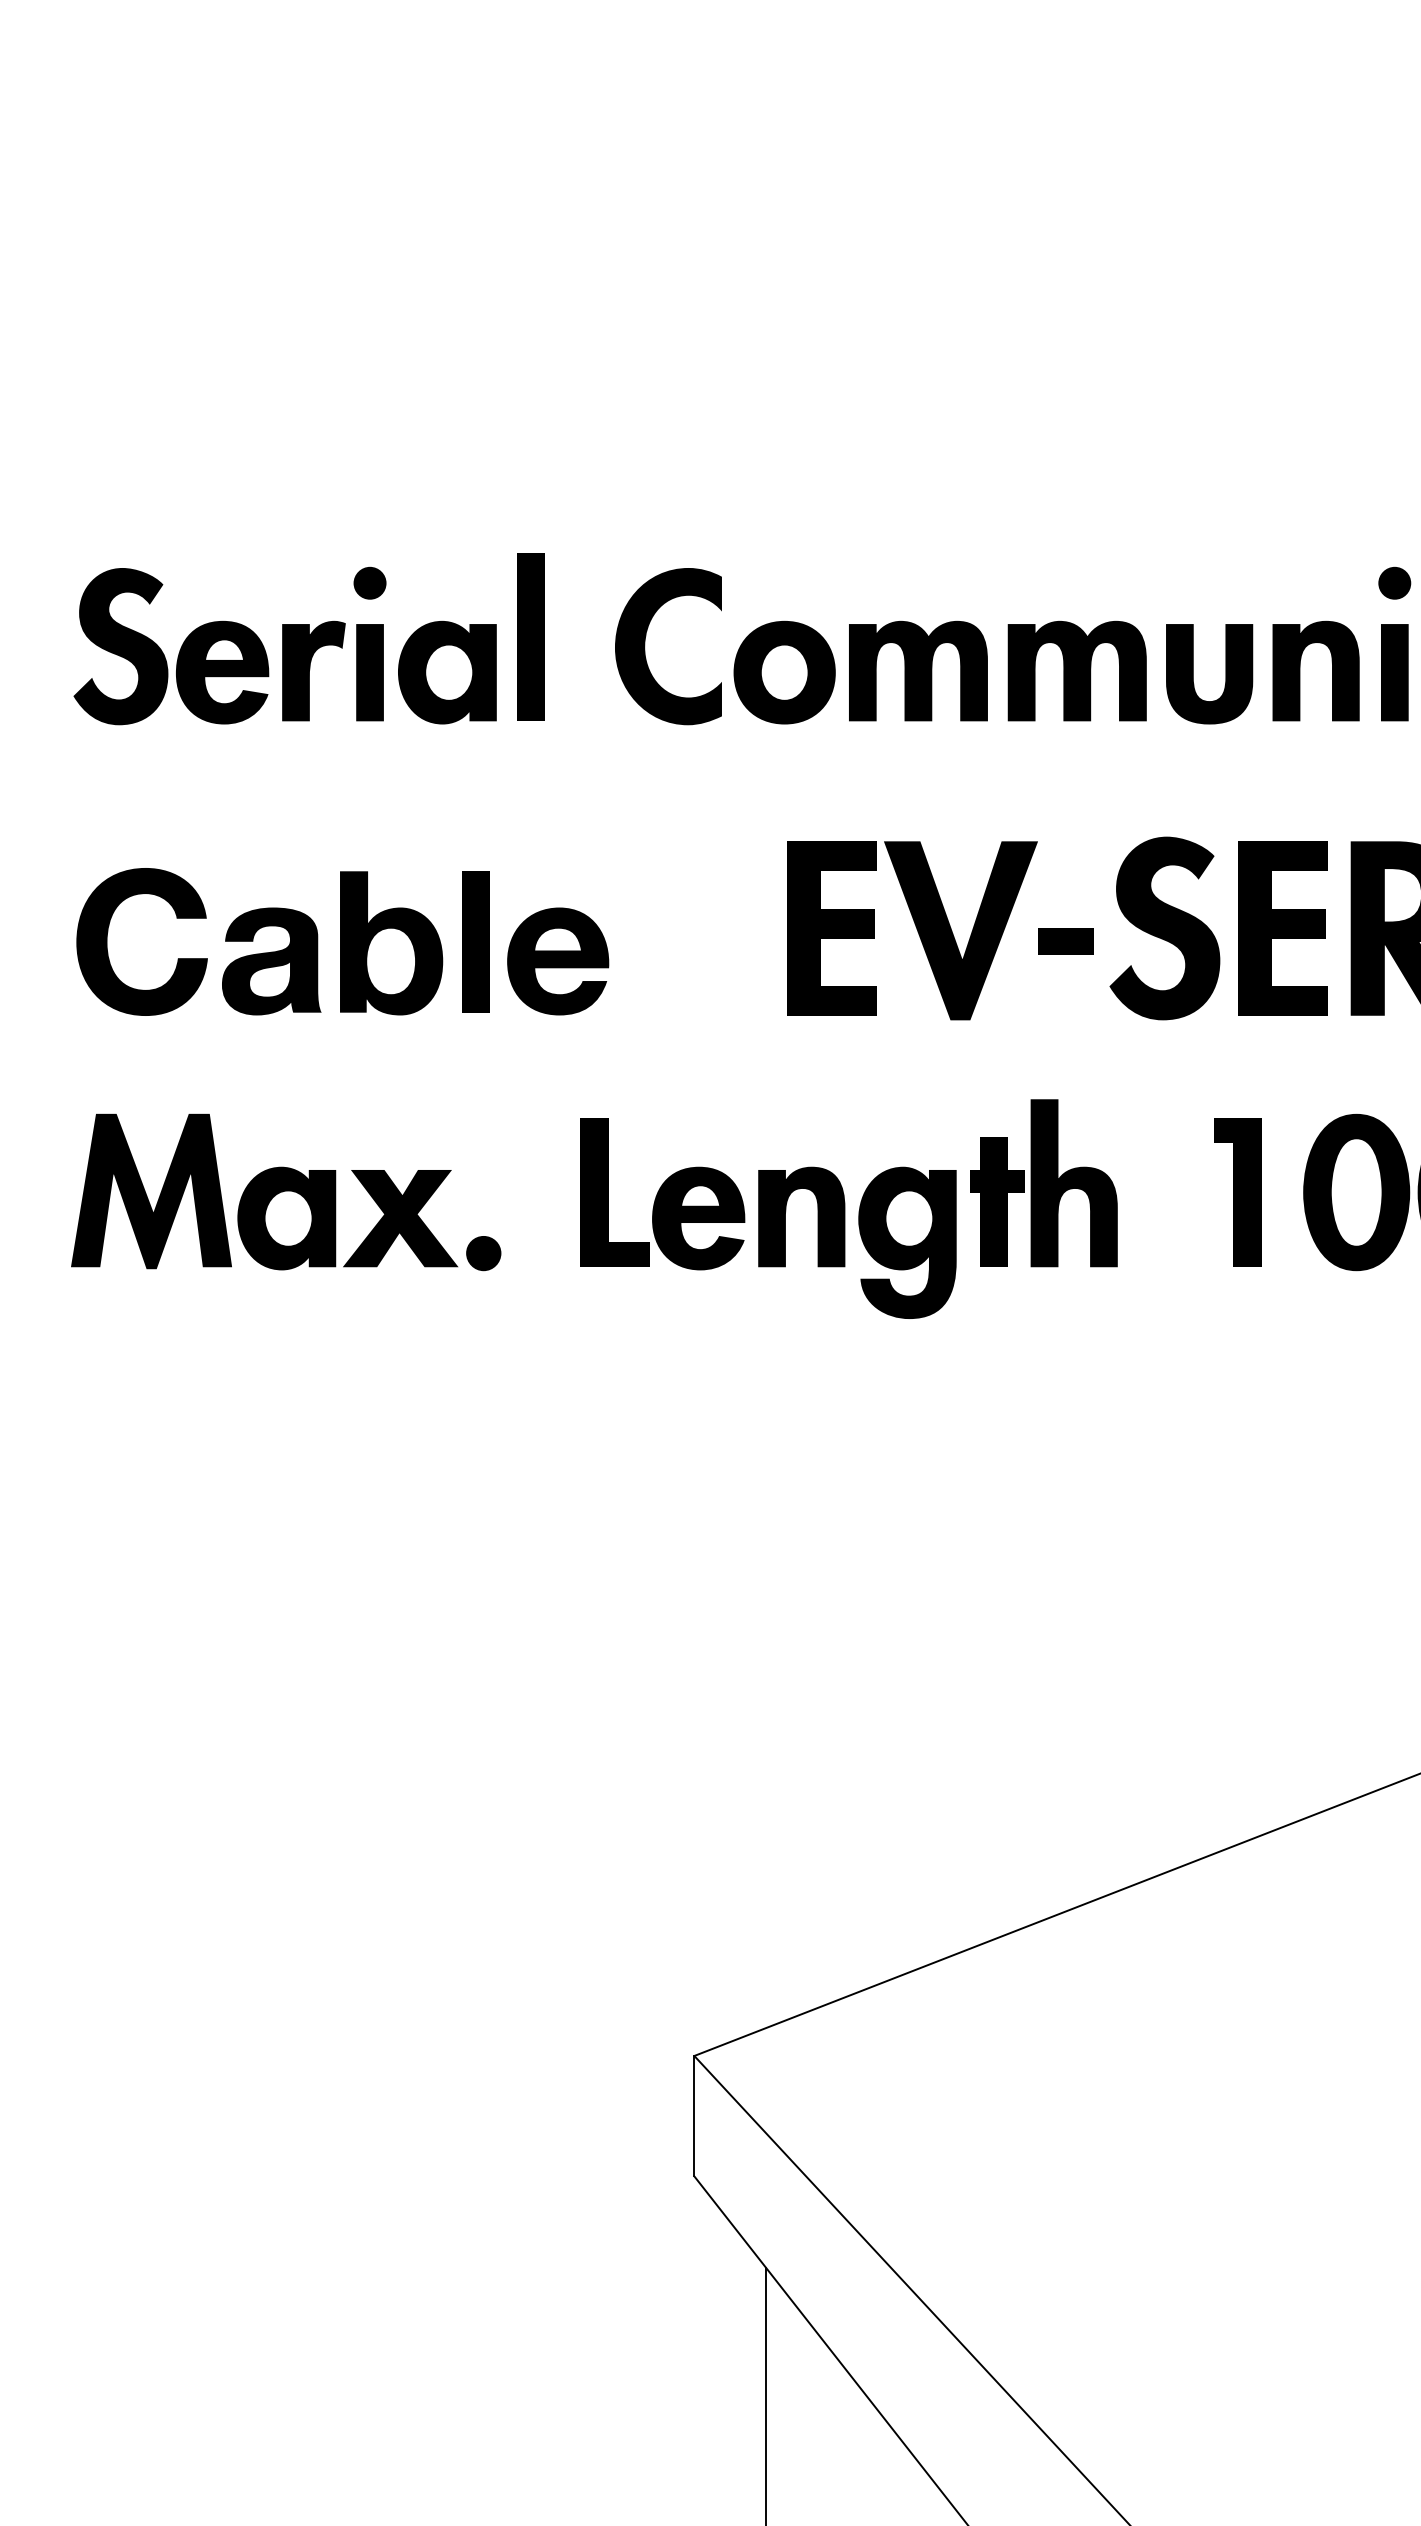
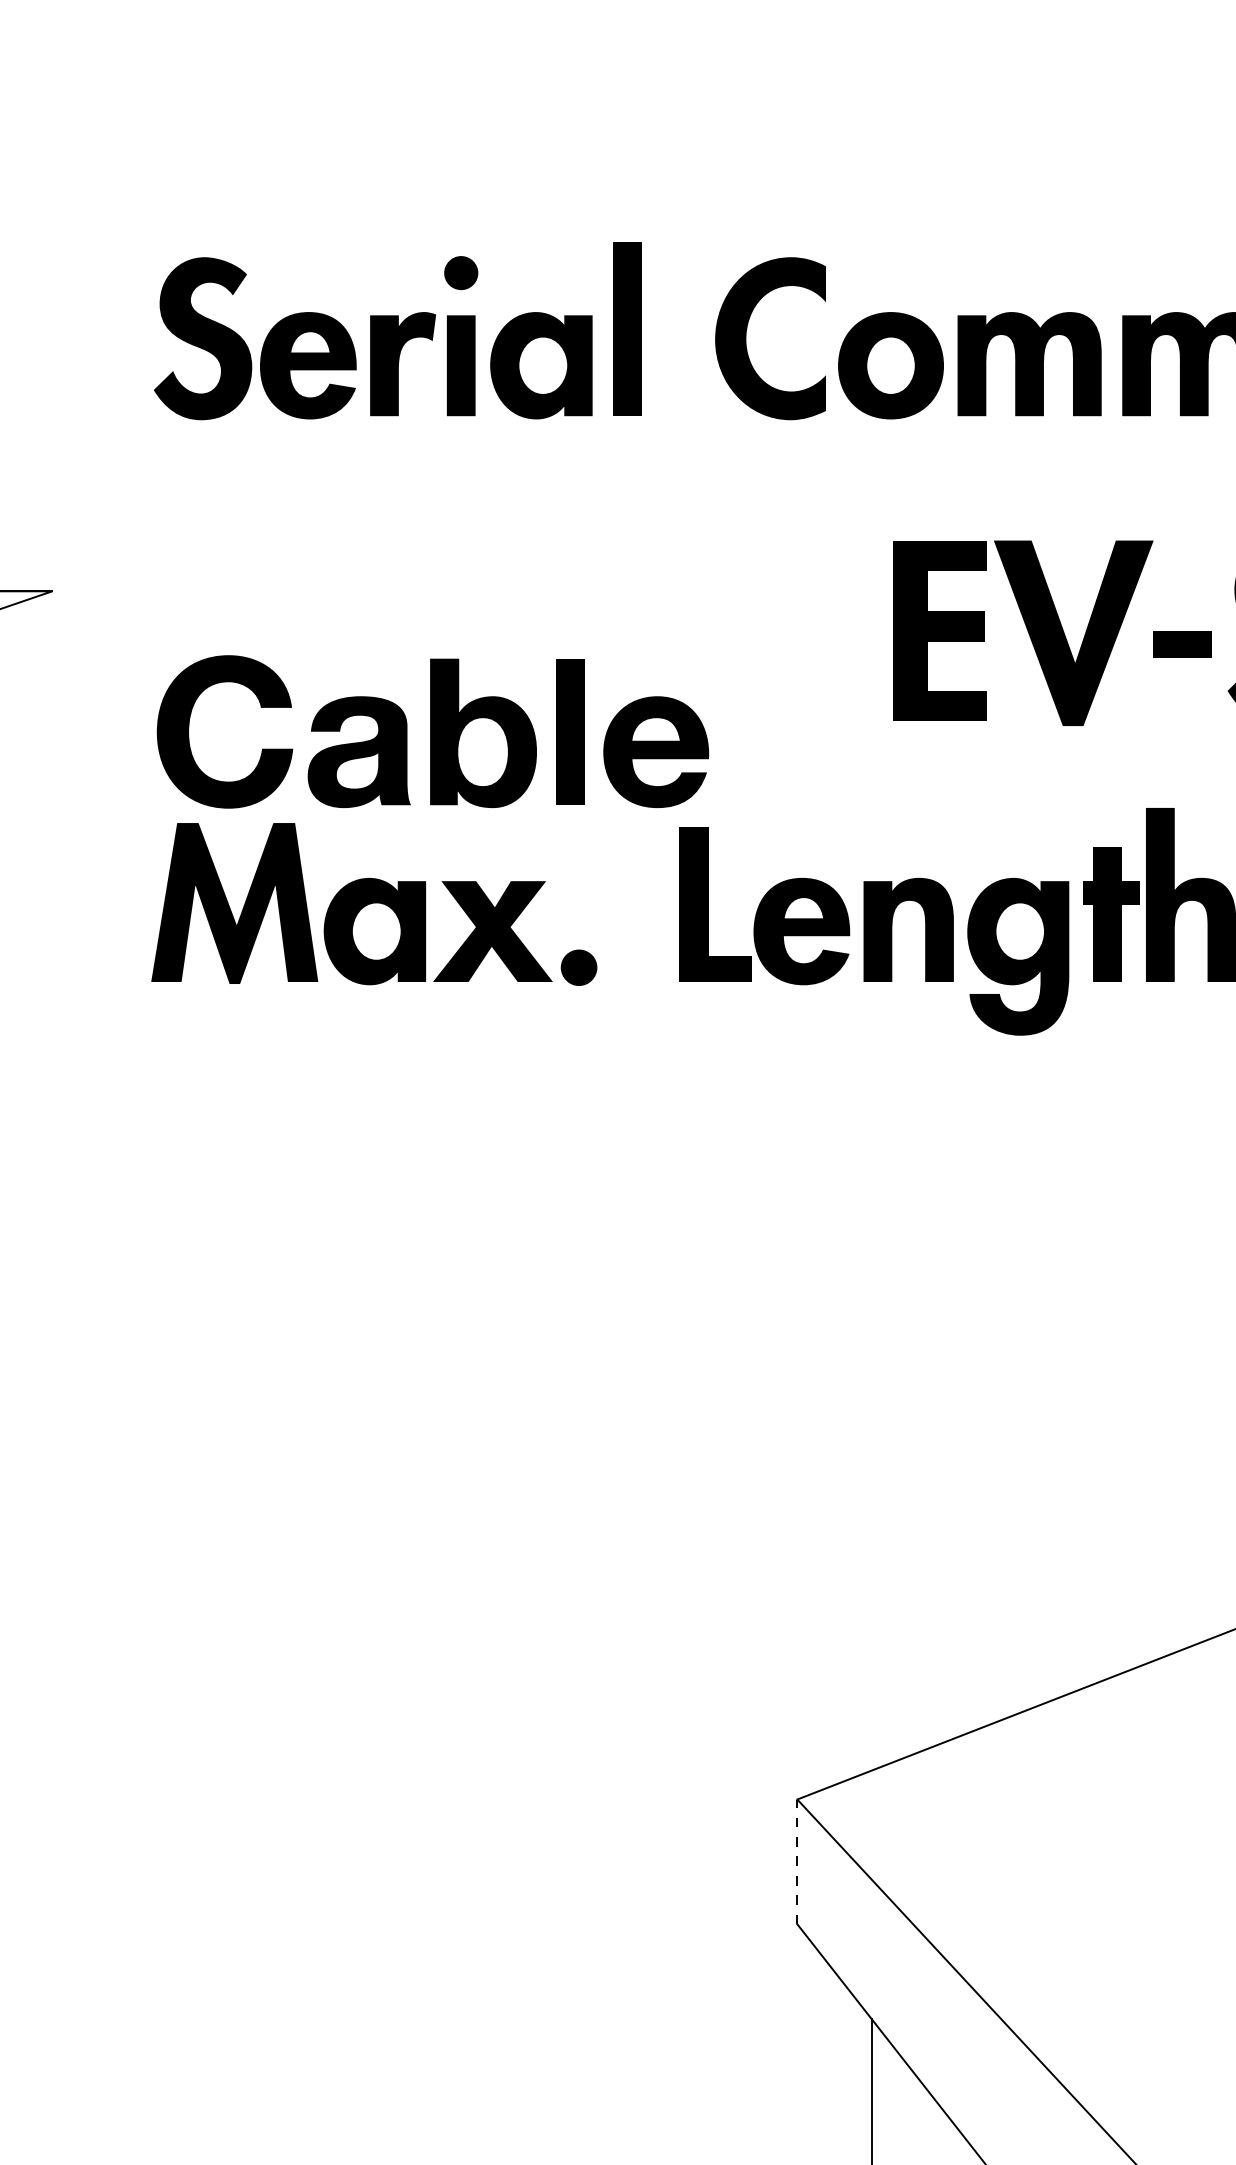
part: (342, 941) -> (432, 731), moved
line: (694, 2115) -> (797, 1861), solid -> dashed

